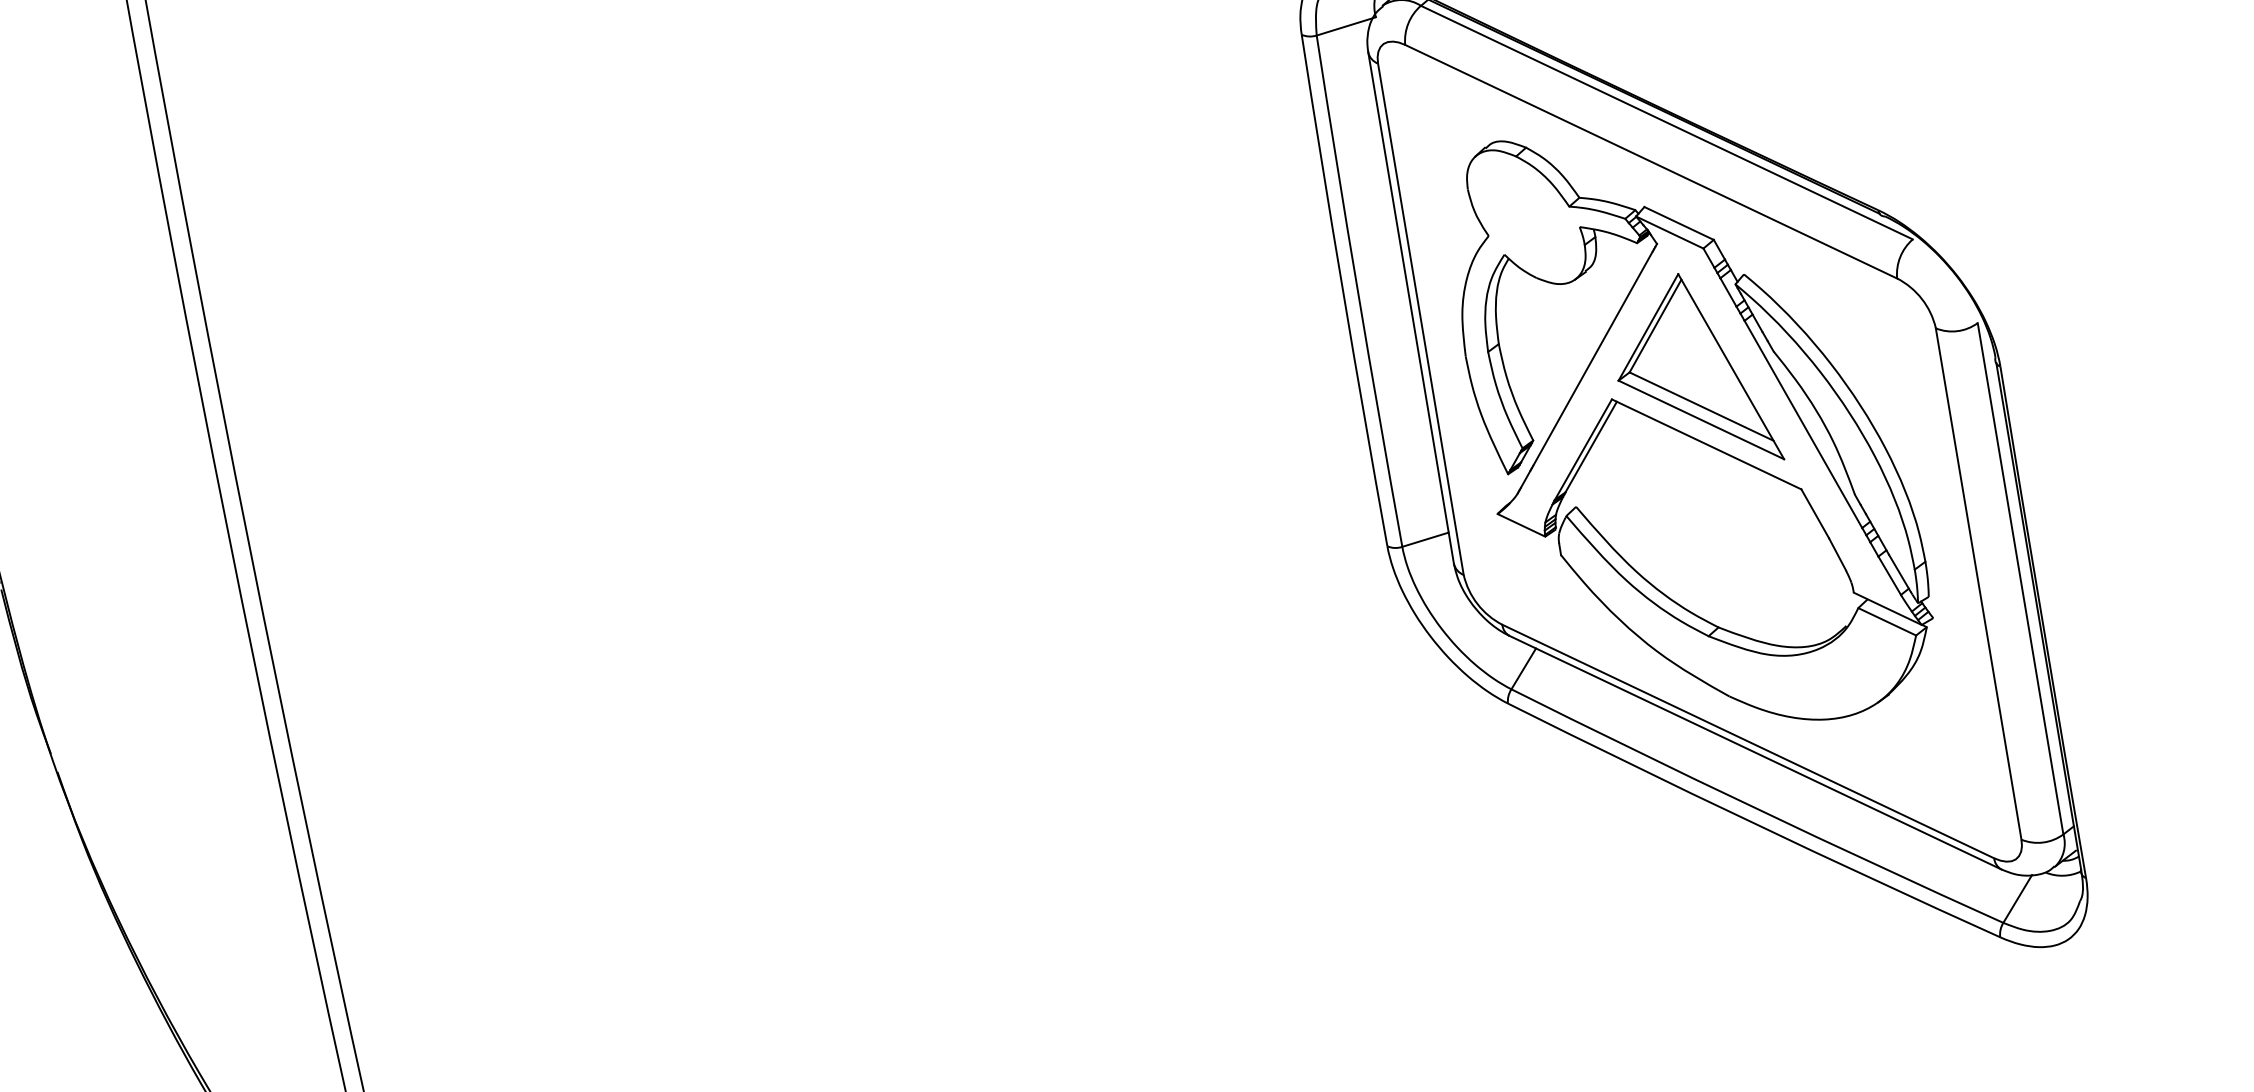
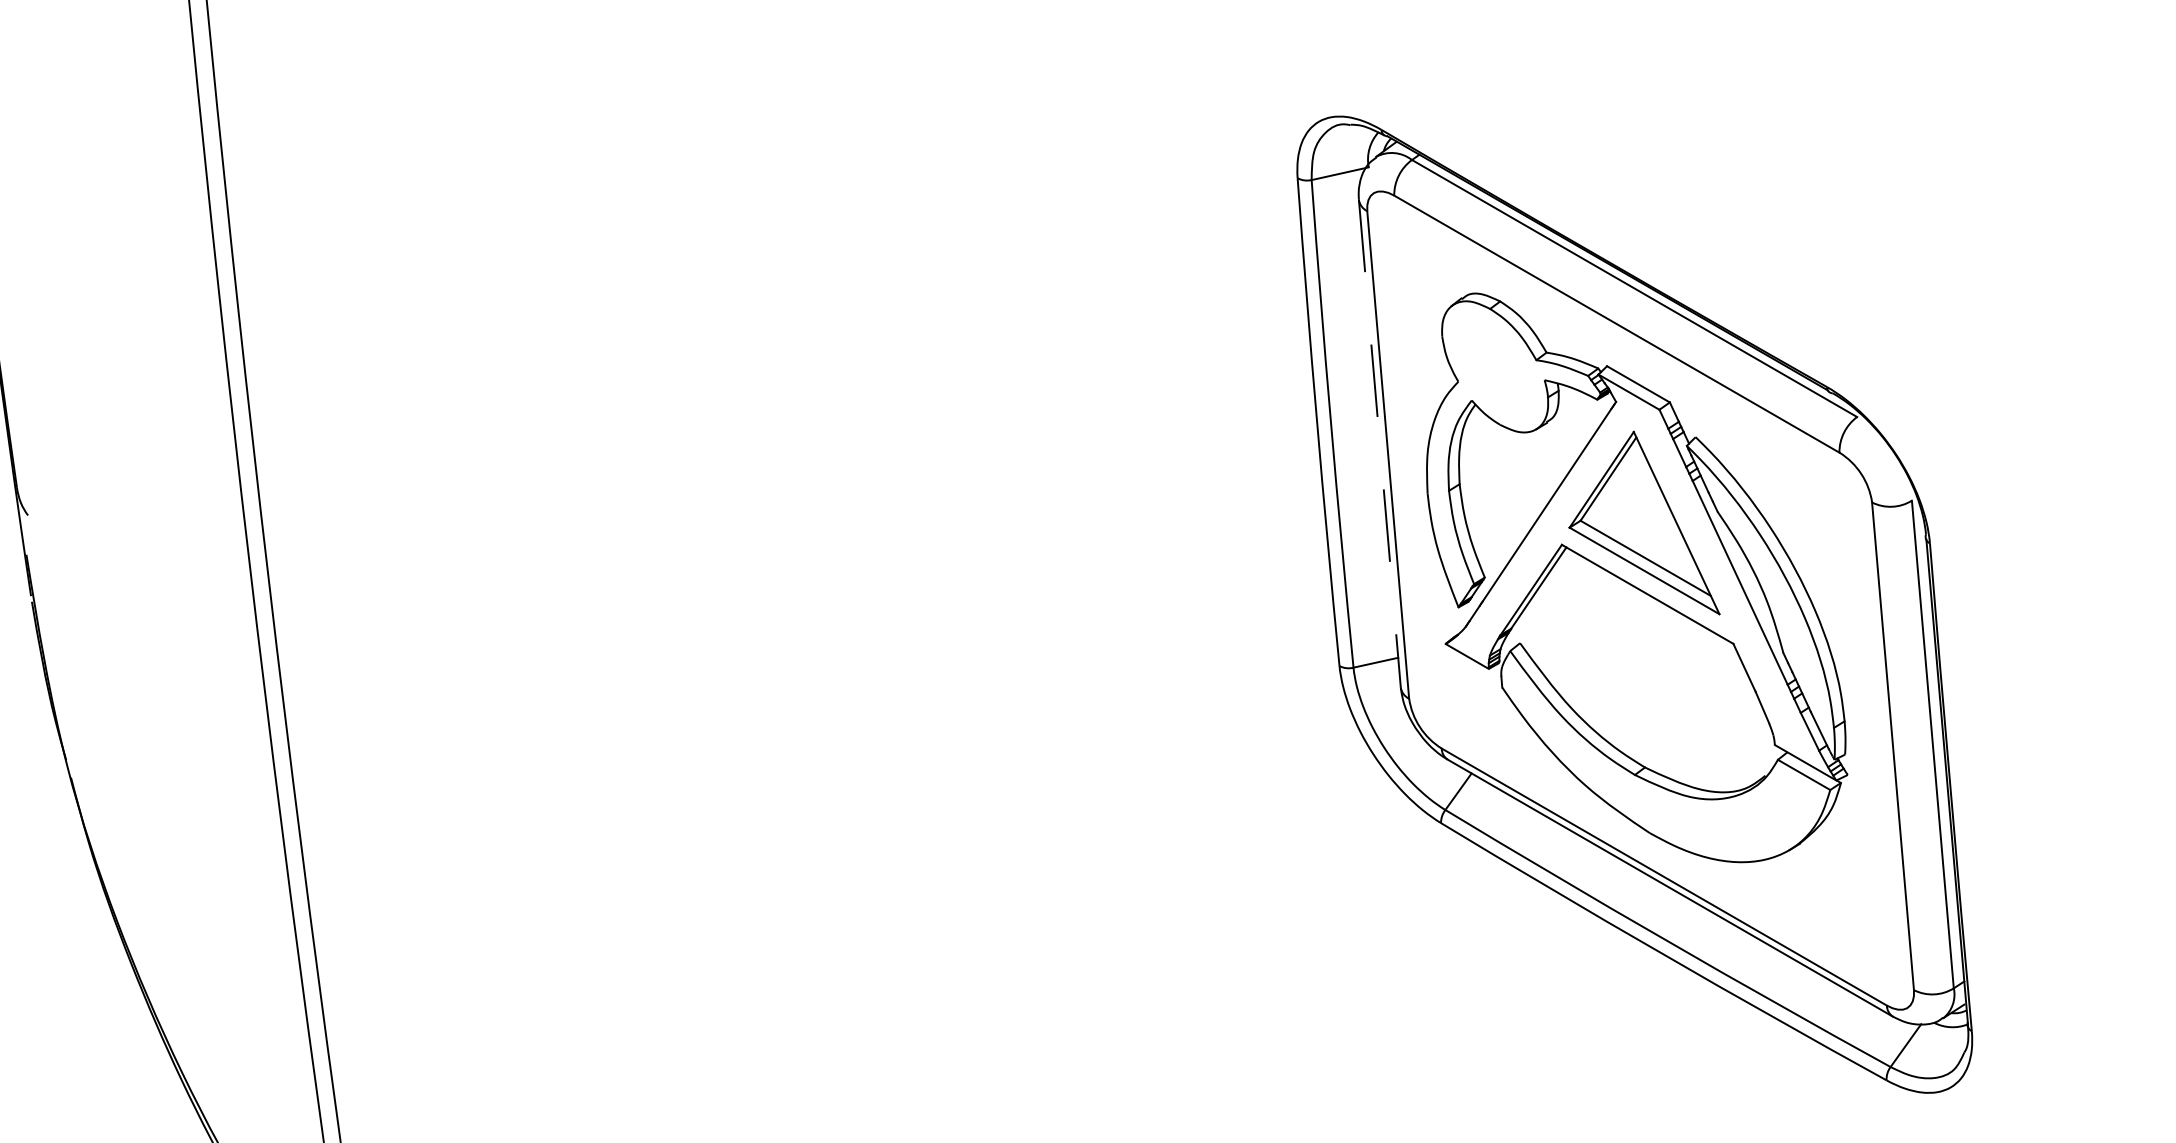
line: (1410, 307) -> (1379, 443), solid -> dashed

